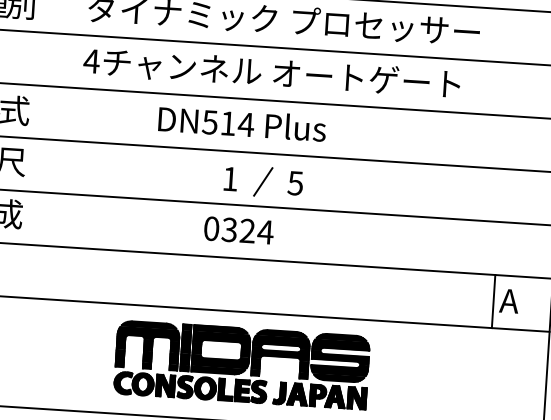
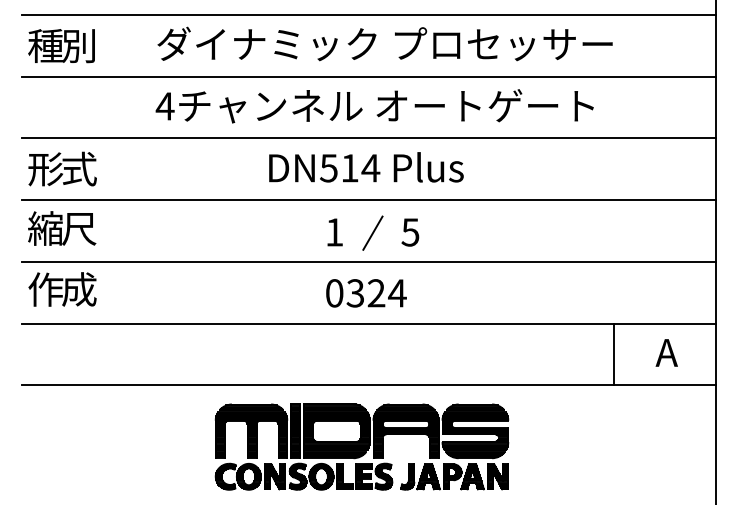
text: (242, 123) -> (366, 167), moved
text: (239, 230) -> (366, 293), moved
line: (493, 301) -> (613, 354), moved

